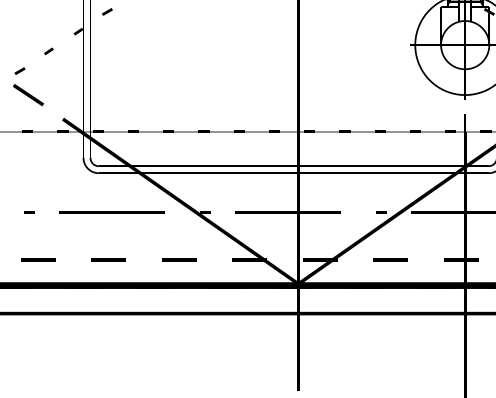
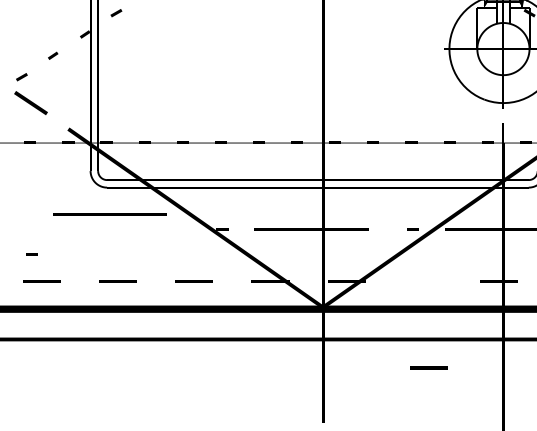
line: (29, 212) -> (32, 254), moved
line: (111, 212) -> (110, 214), moved
line: (390, 259) -> (429, 367), moved

